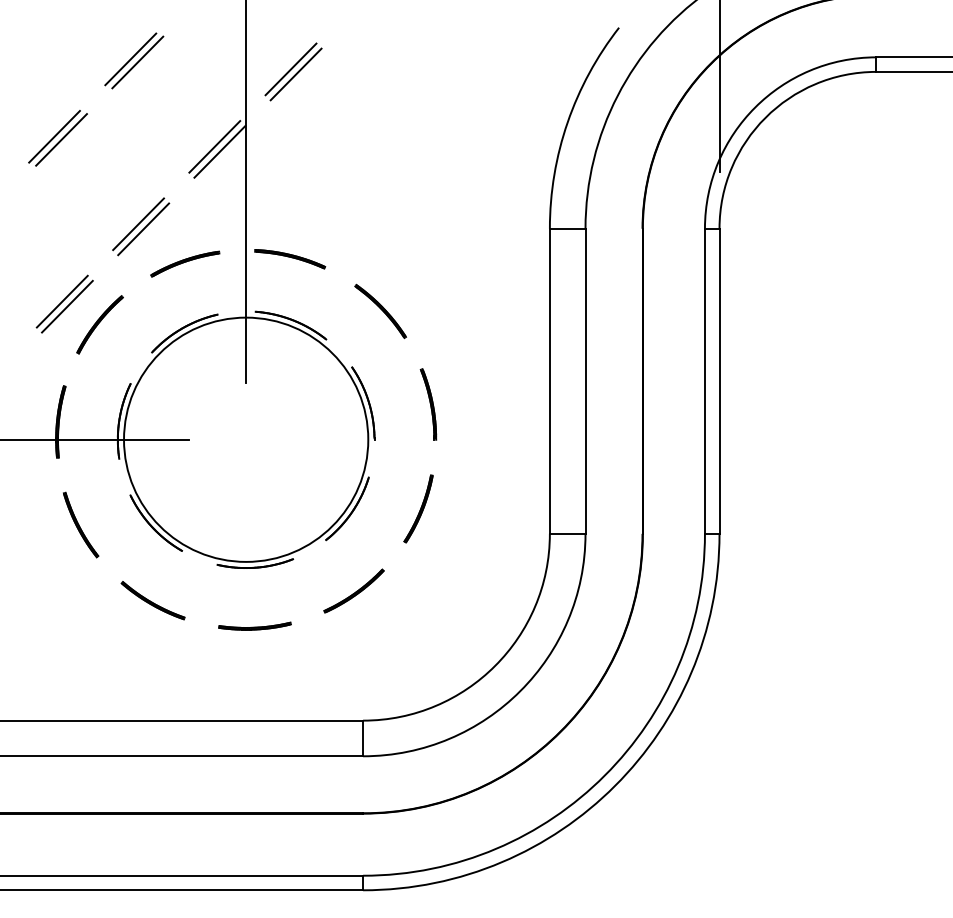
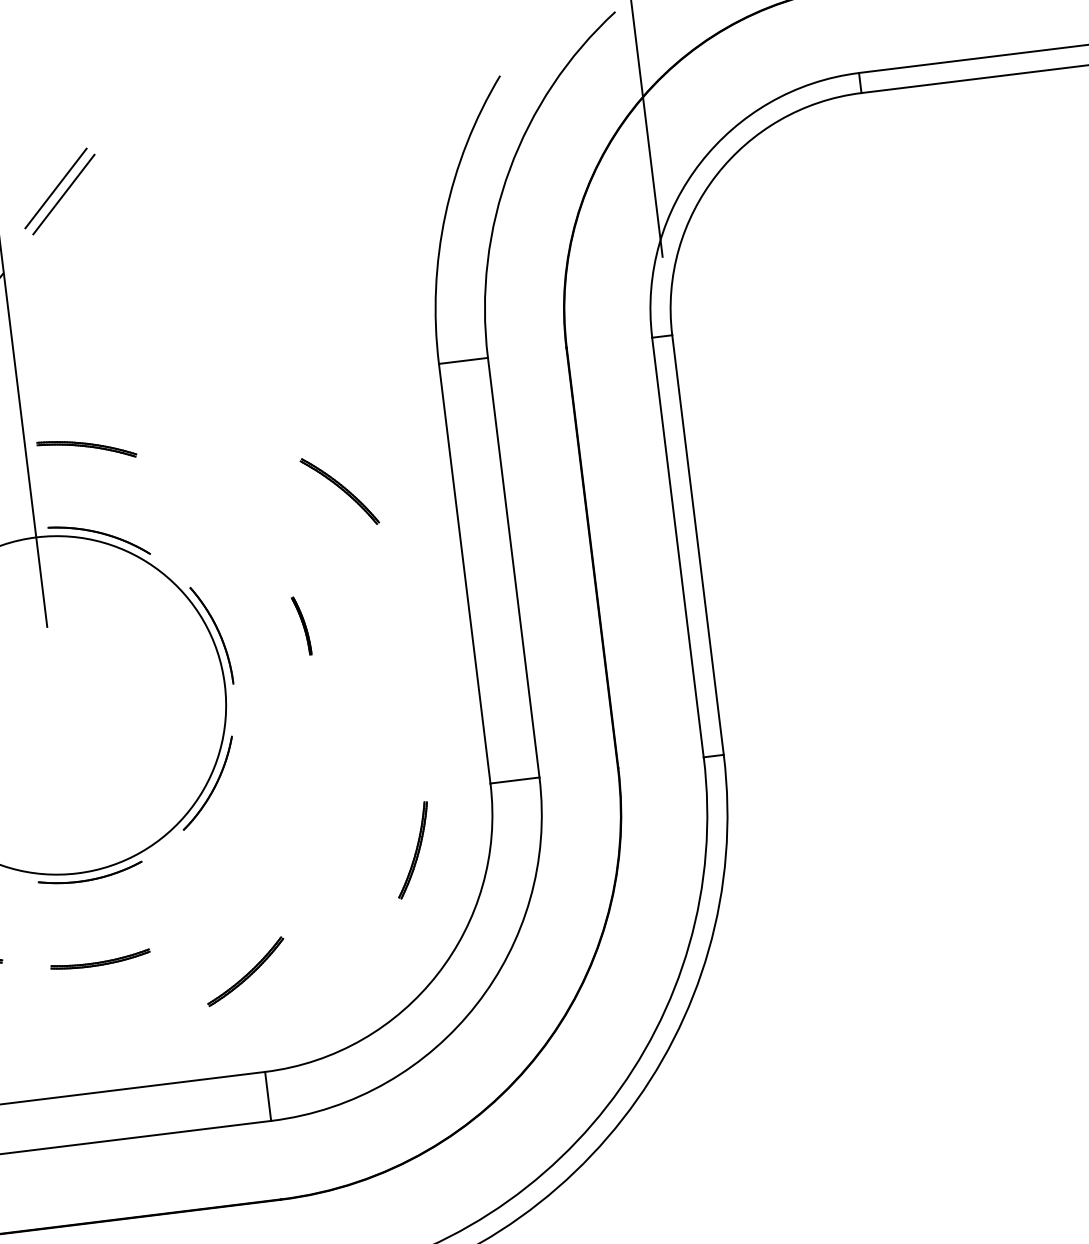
part: (380, 310) -> (339, 490), moved
part: (428, 404) -> (301, 626), size x0.6
part: (418, 508) -> (412, 849), moved
part: (353, 590) -> (244, 970), moved

